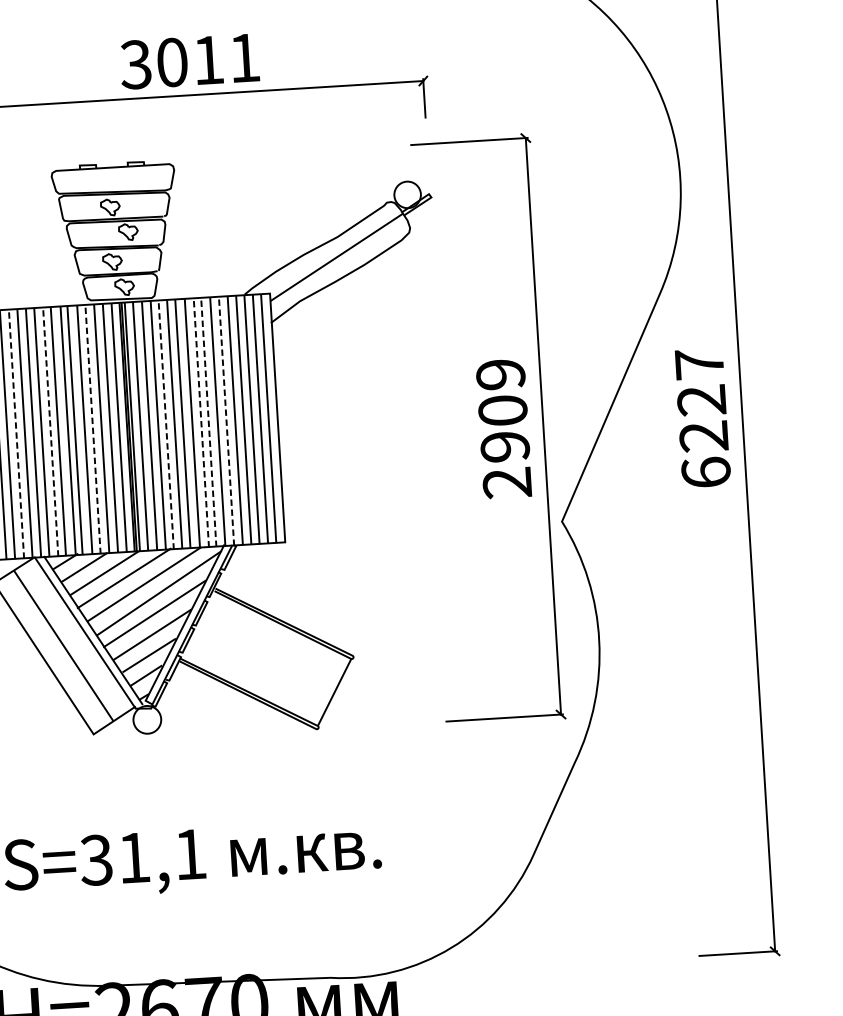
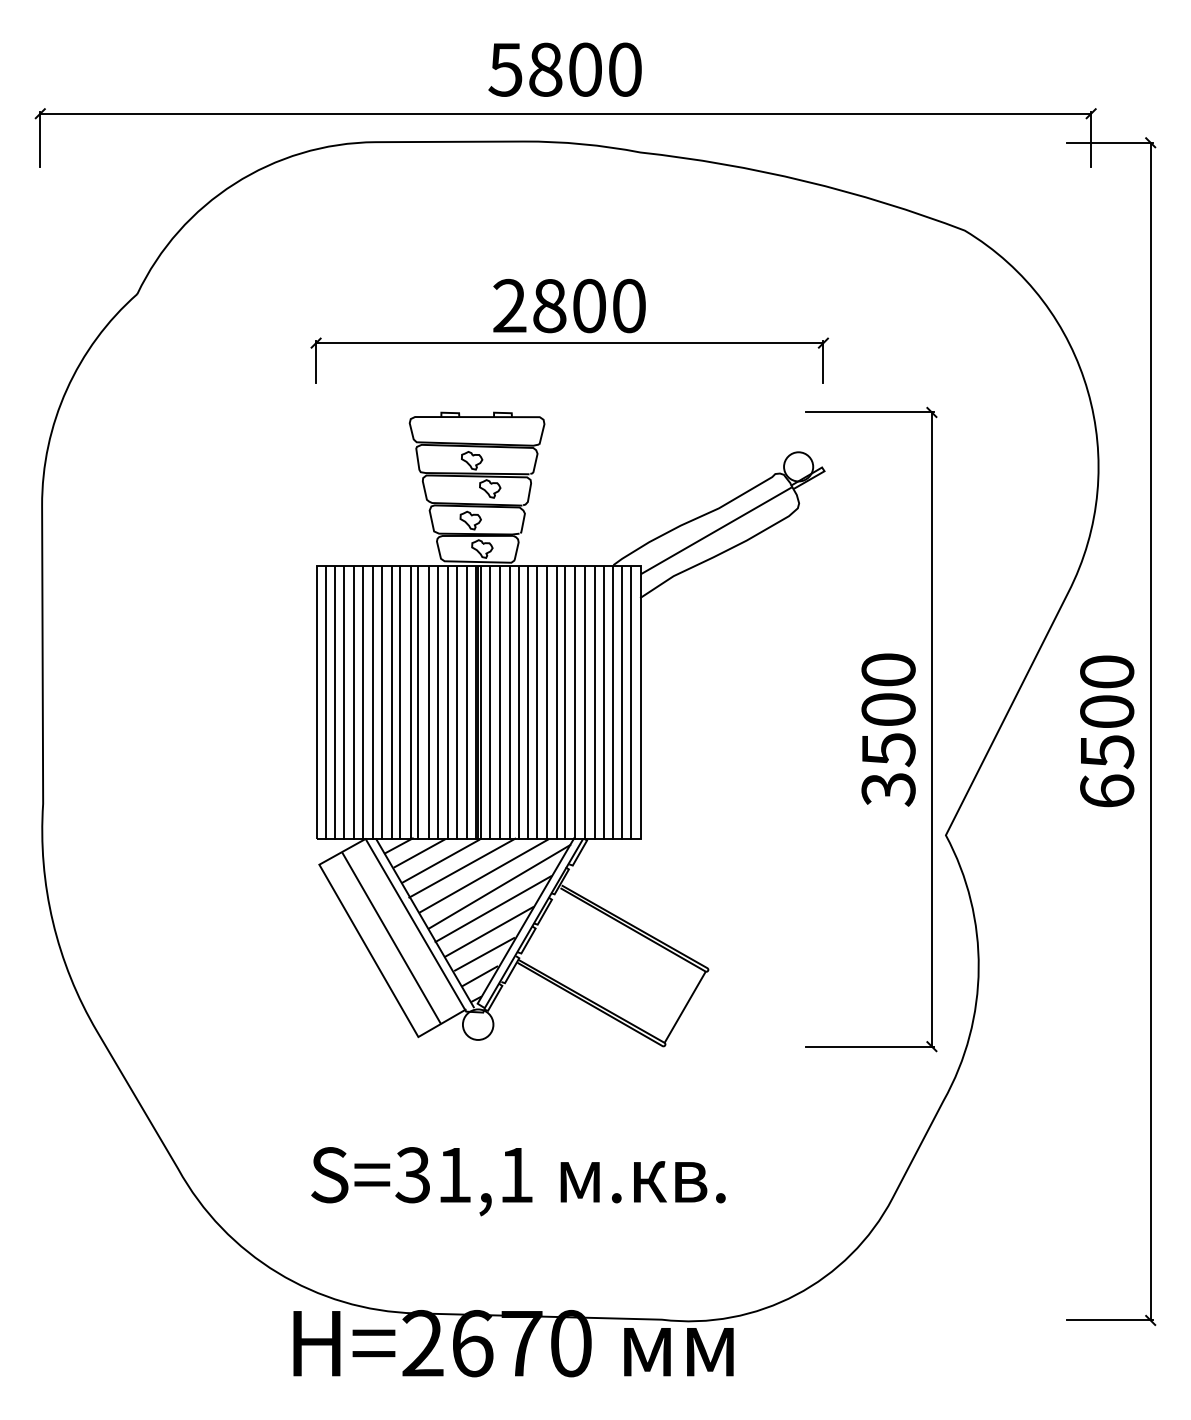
text: (189, 61) -> (568, 305), 3011 -> 2800
text: (702, 401) -> (1107, 712), 6227 -> 6500
line: (226, 421) -> (584, 703), dashed -> solid
line: (208, 422) -> (565, 703), dashed -> solid
line: (201, 423) -> (557, 703), dashed -> solid
line: (166, 425) -> (518, 703), dashed -> solid
text: (503, 428) -> (888, 729), 2909 -> 3500
line: (93, 430) -> (438, 703), dashed -> solid
line: (50, 432) -> (391, 703), dashed -> solid
line: (16, 434) -> (353, 703), dashed -> solid

